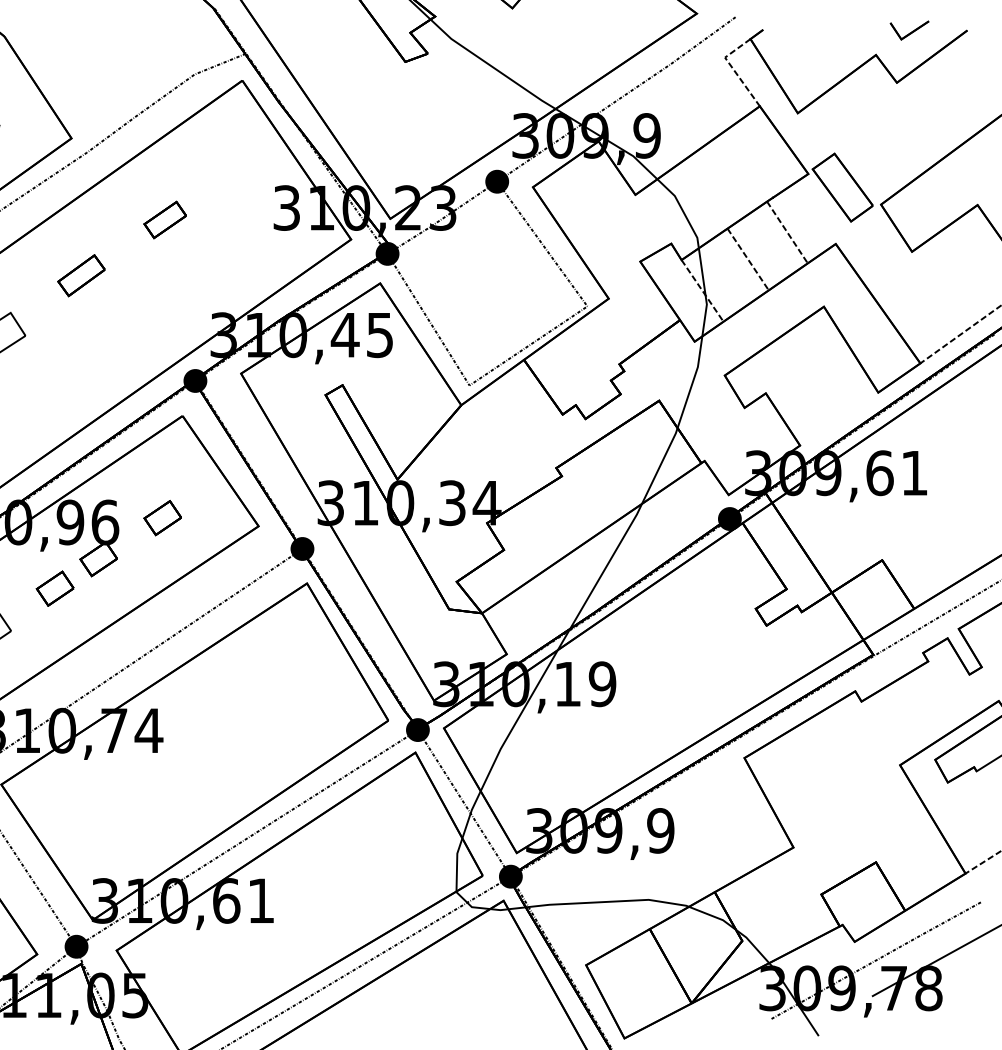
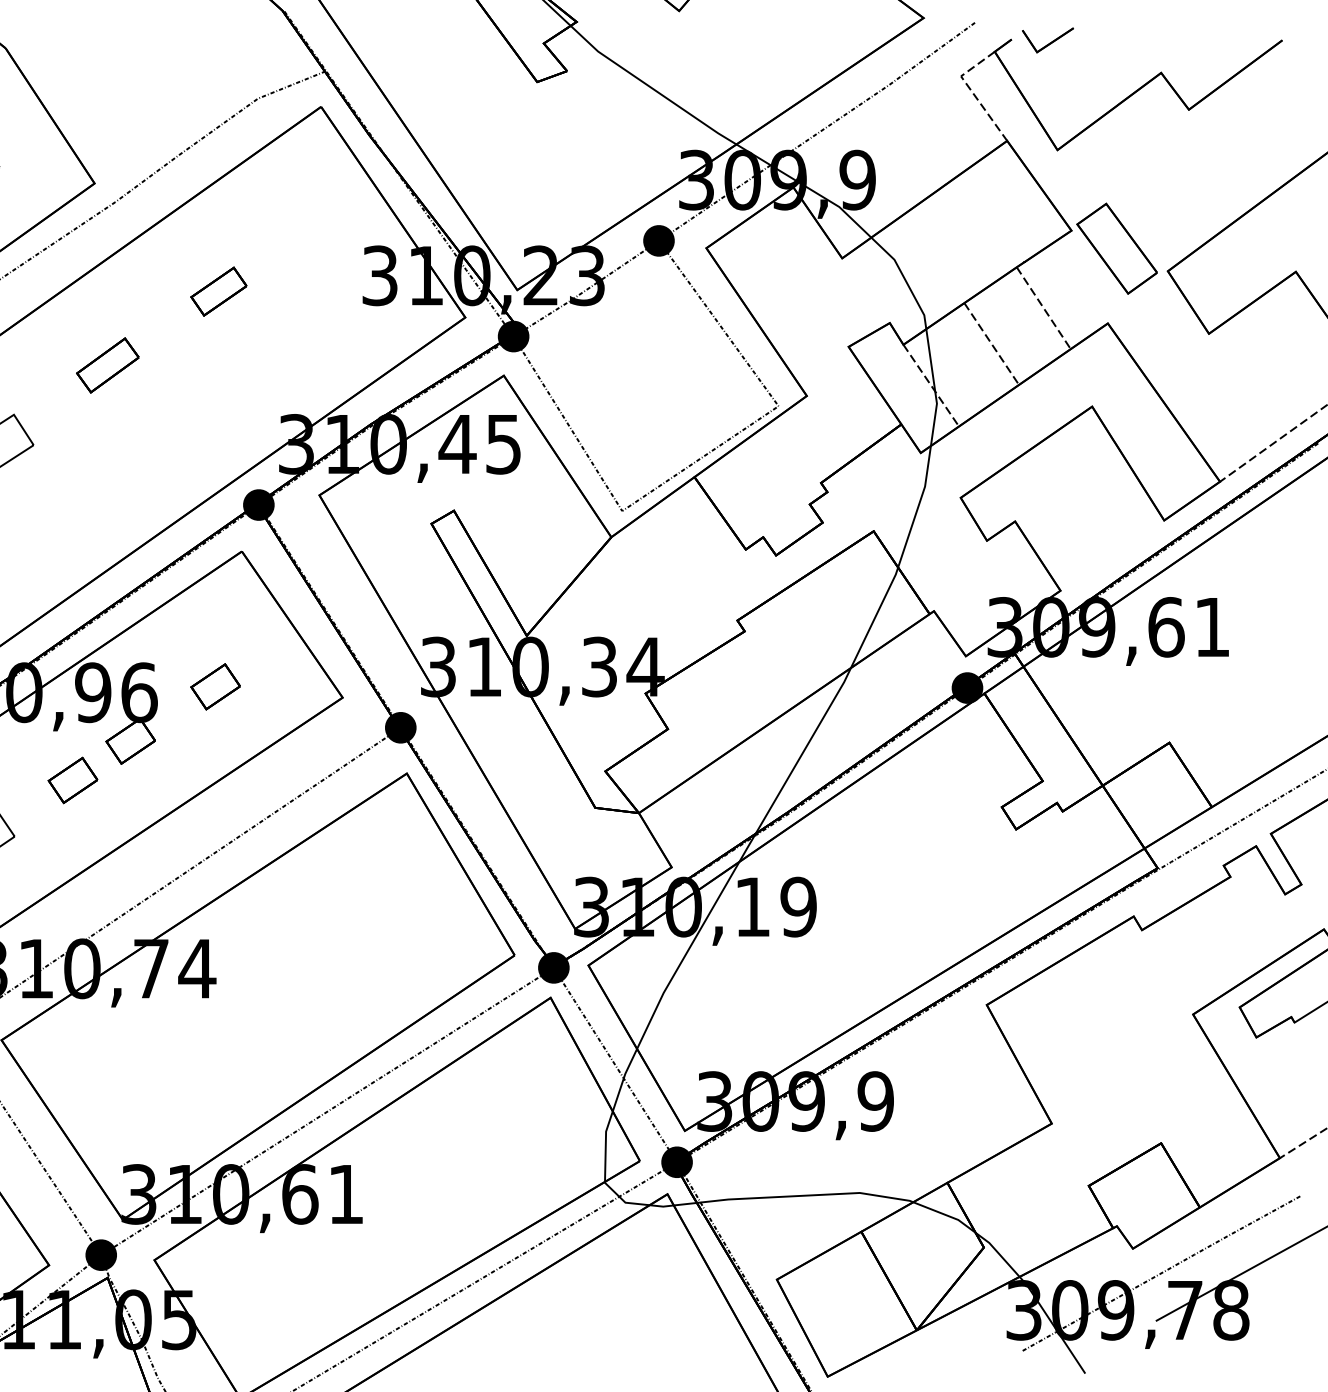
part: (909, 30) -> (1047, 40), moved

